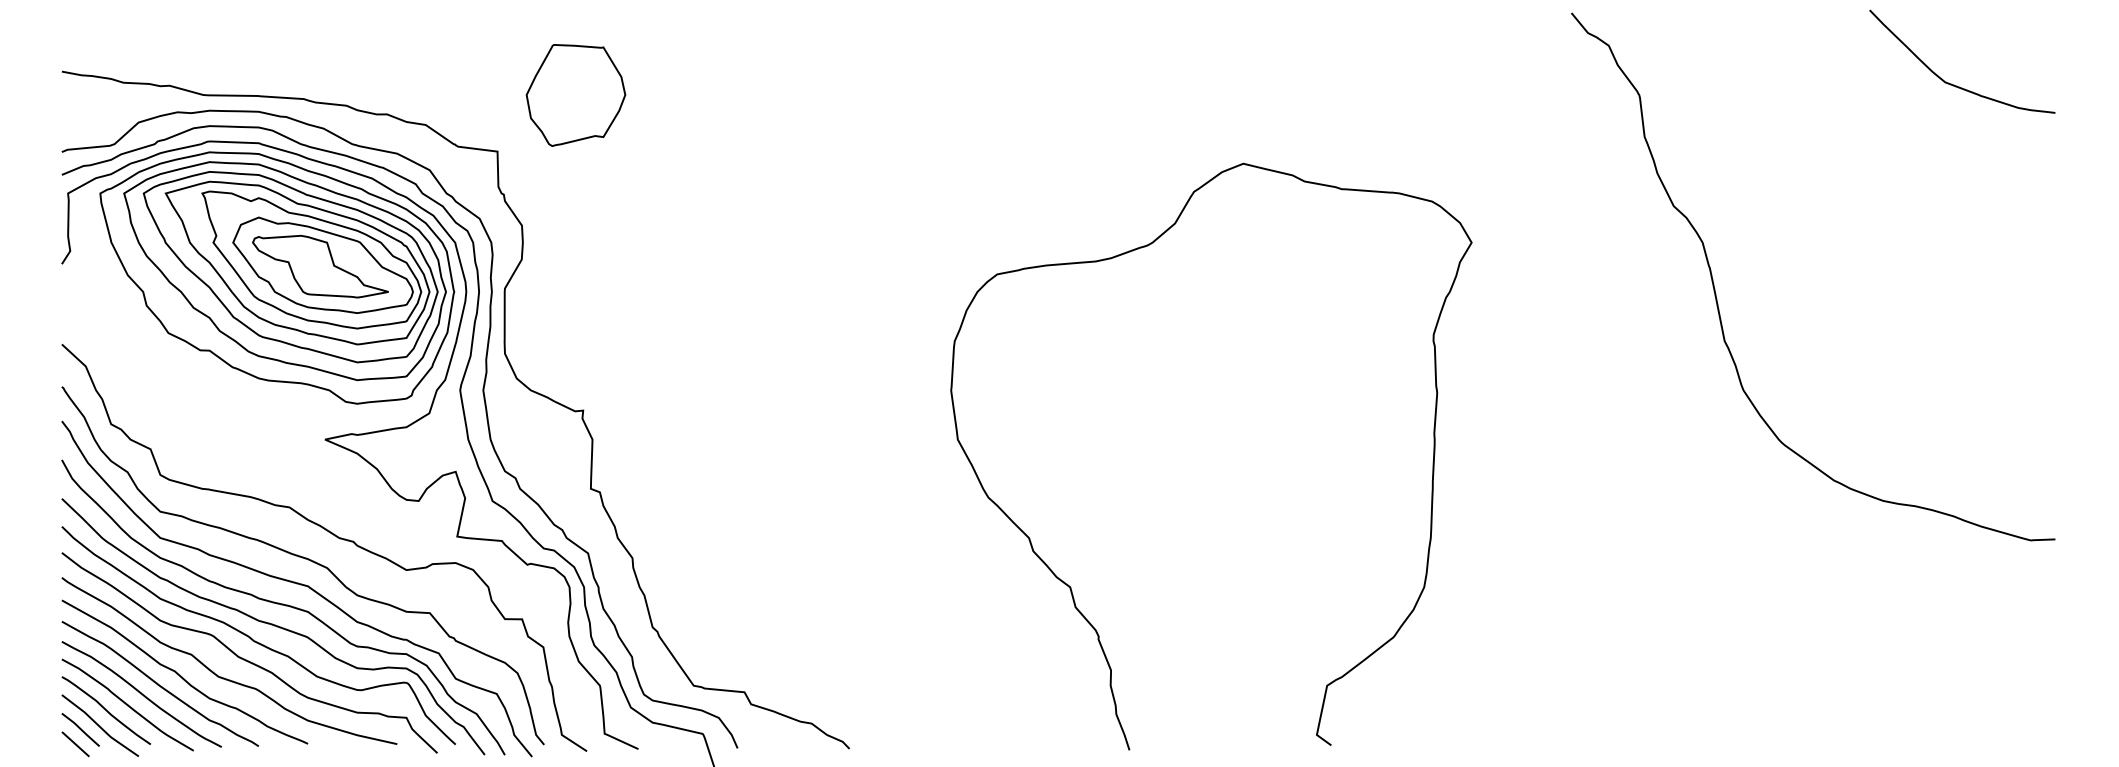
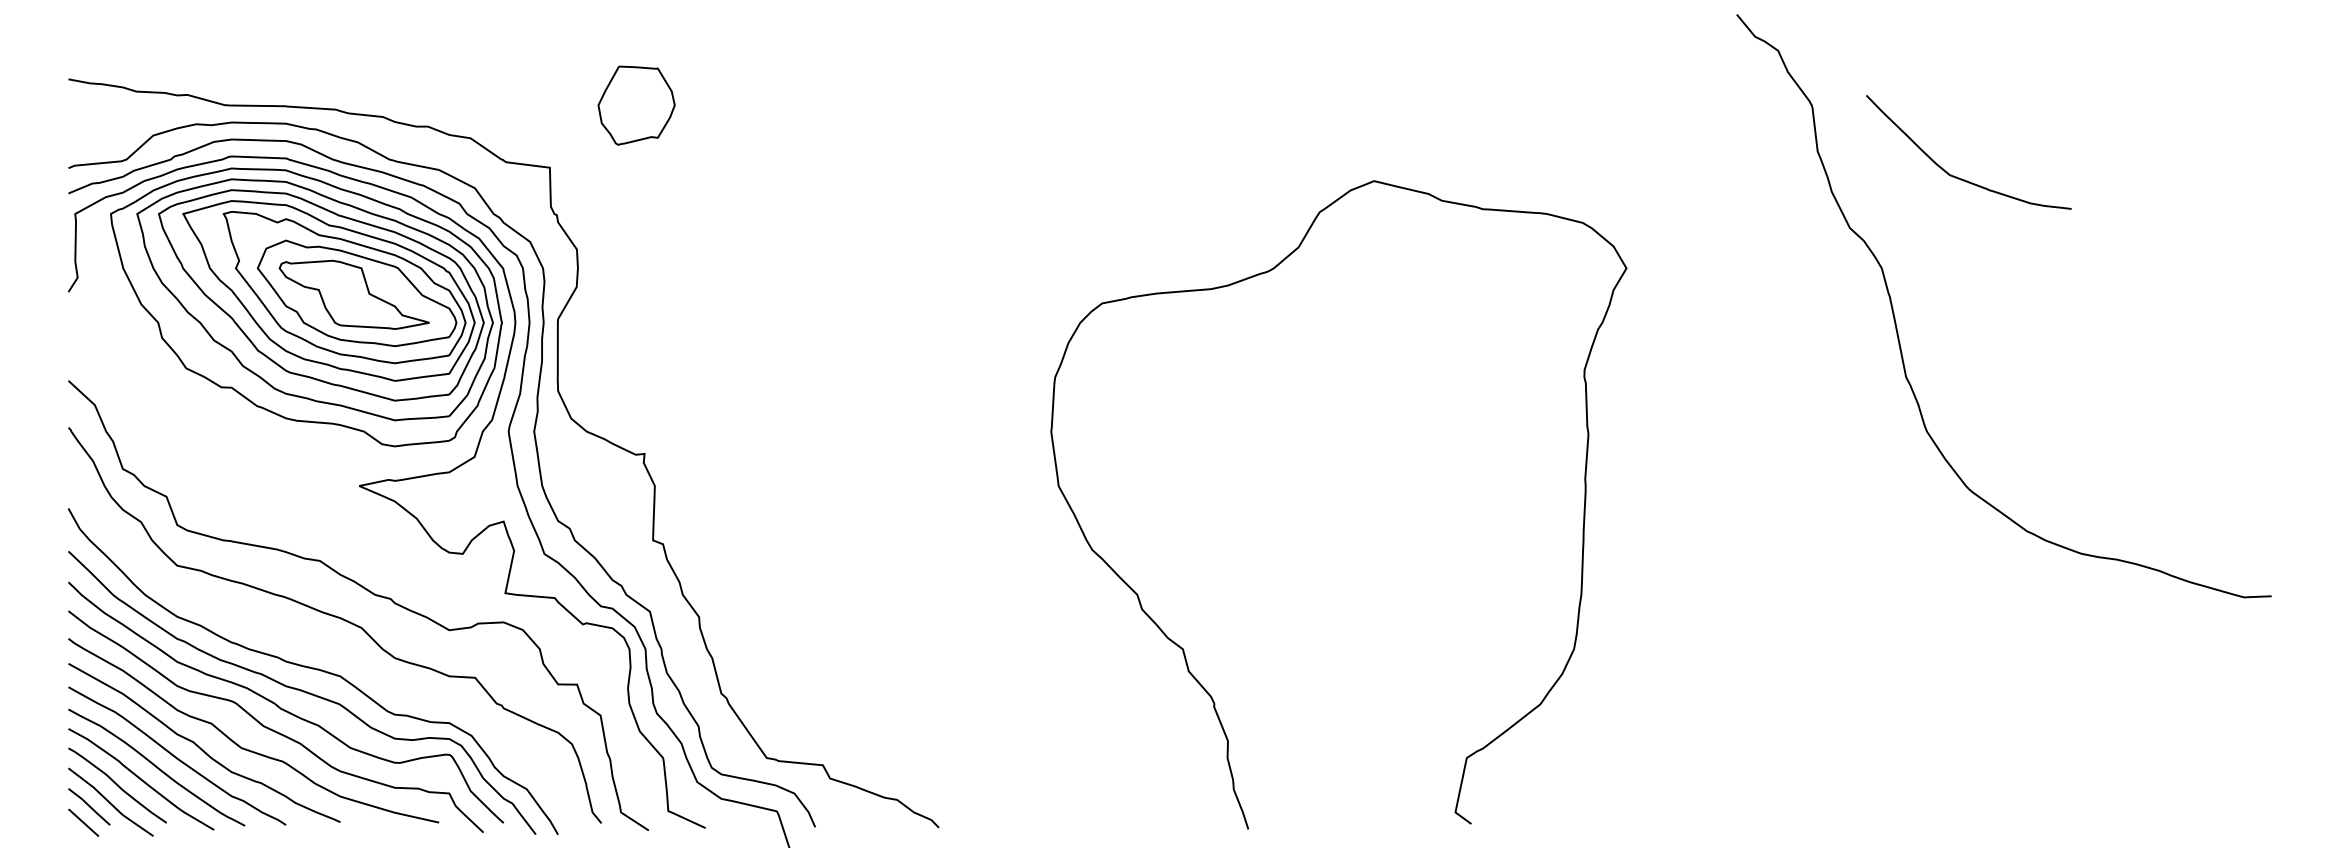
curve: (1954, 84) -> (1960, 177), moved
part: (575, 95) -> (636, 105), size x0.7
curve: (296, 584) -> (327, 646), removed

